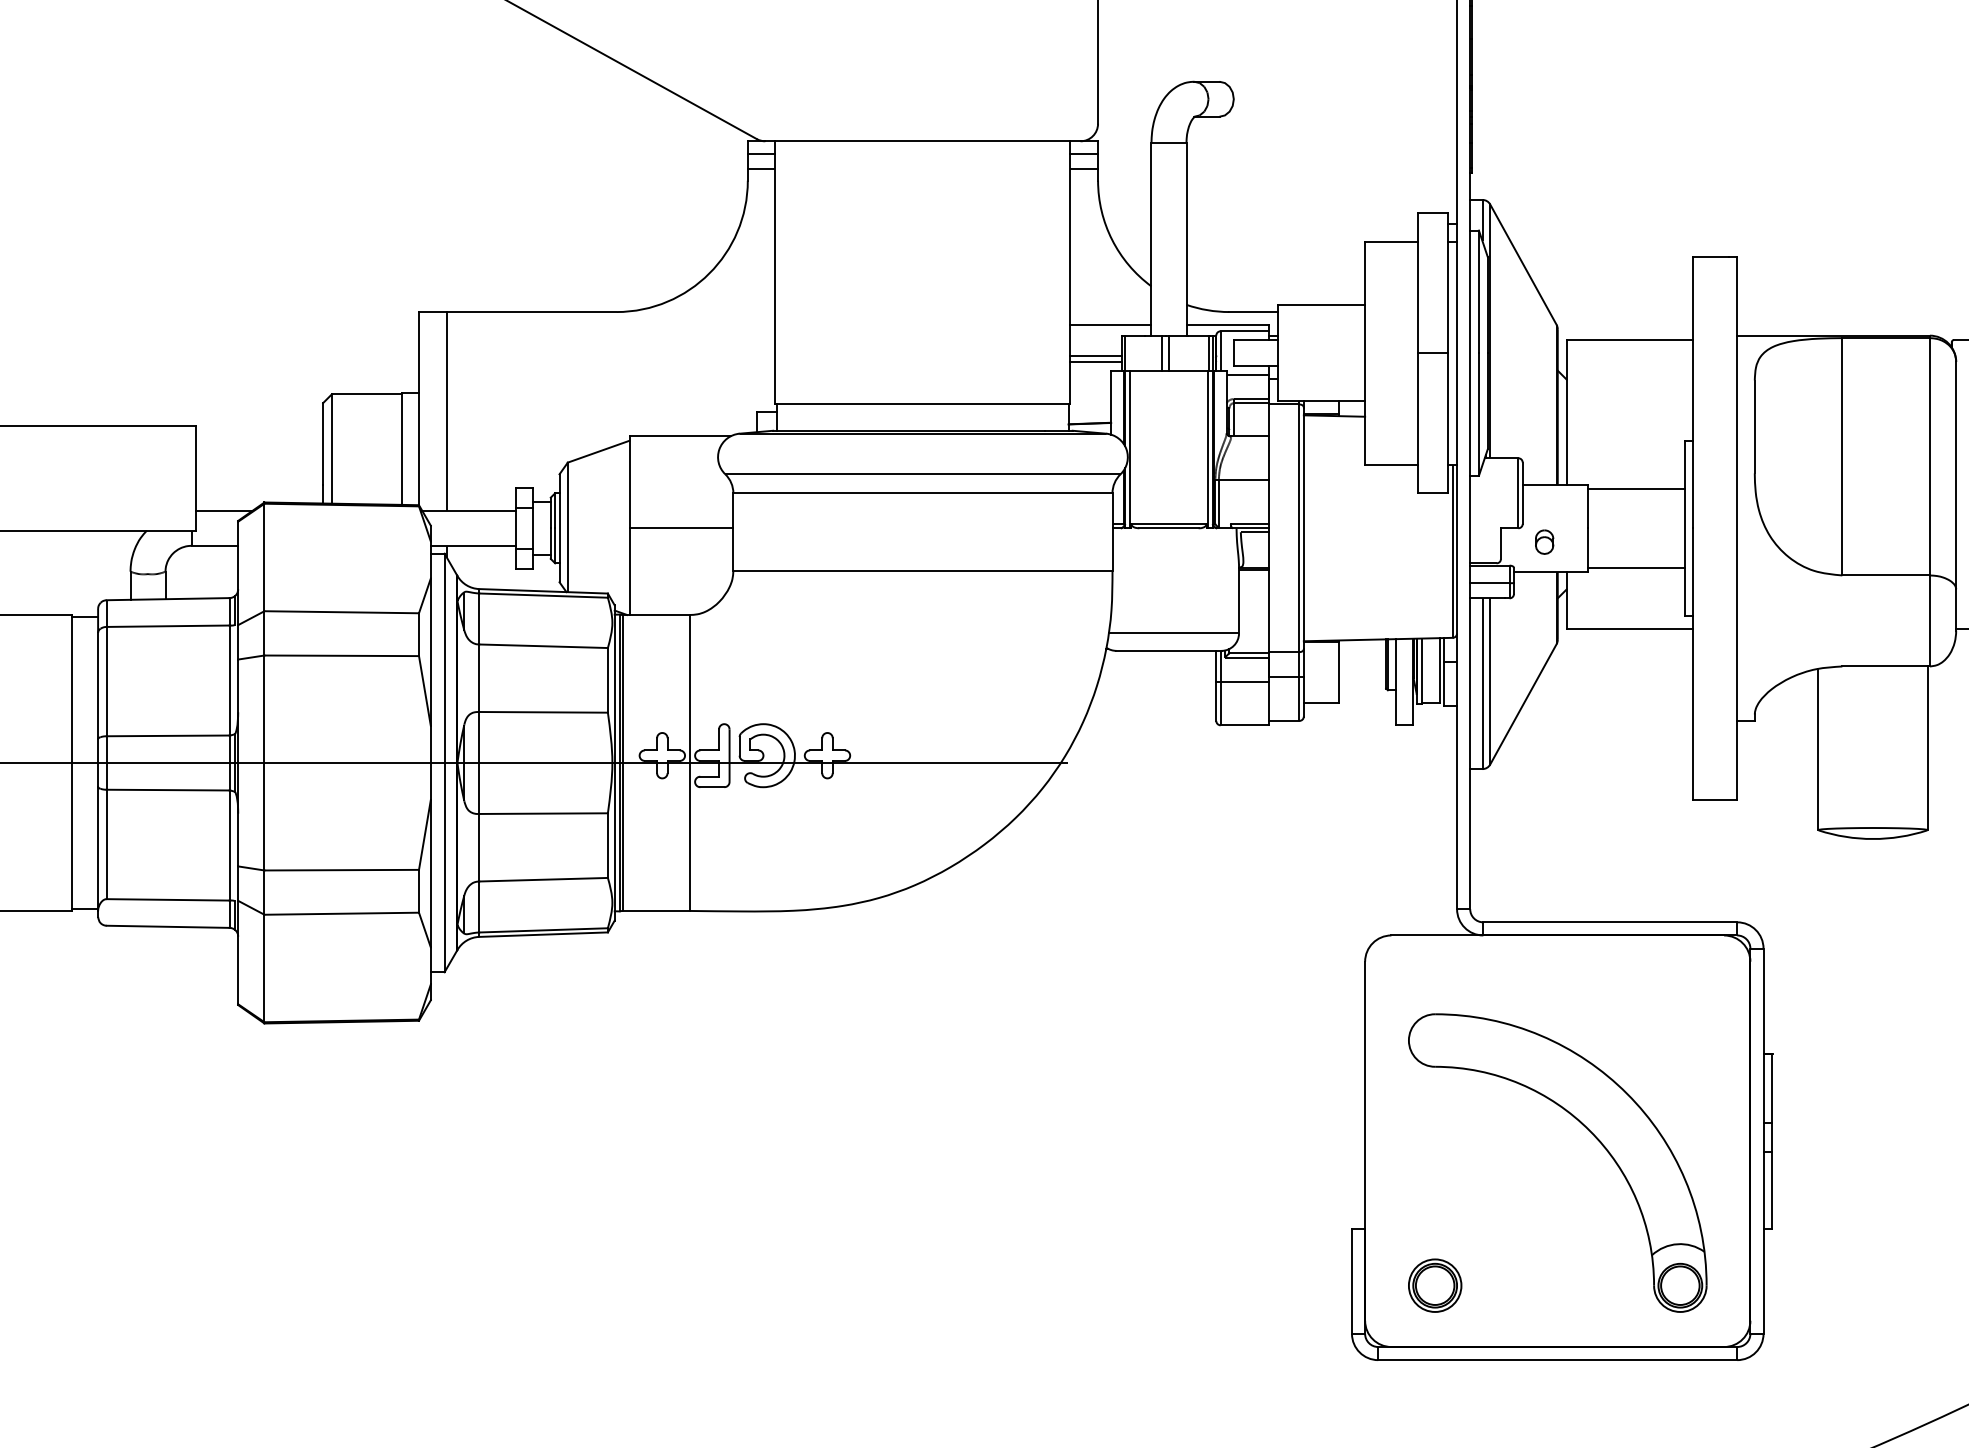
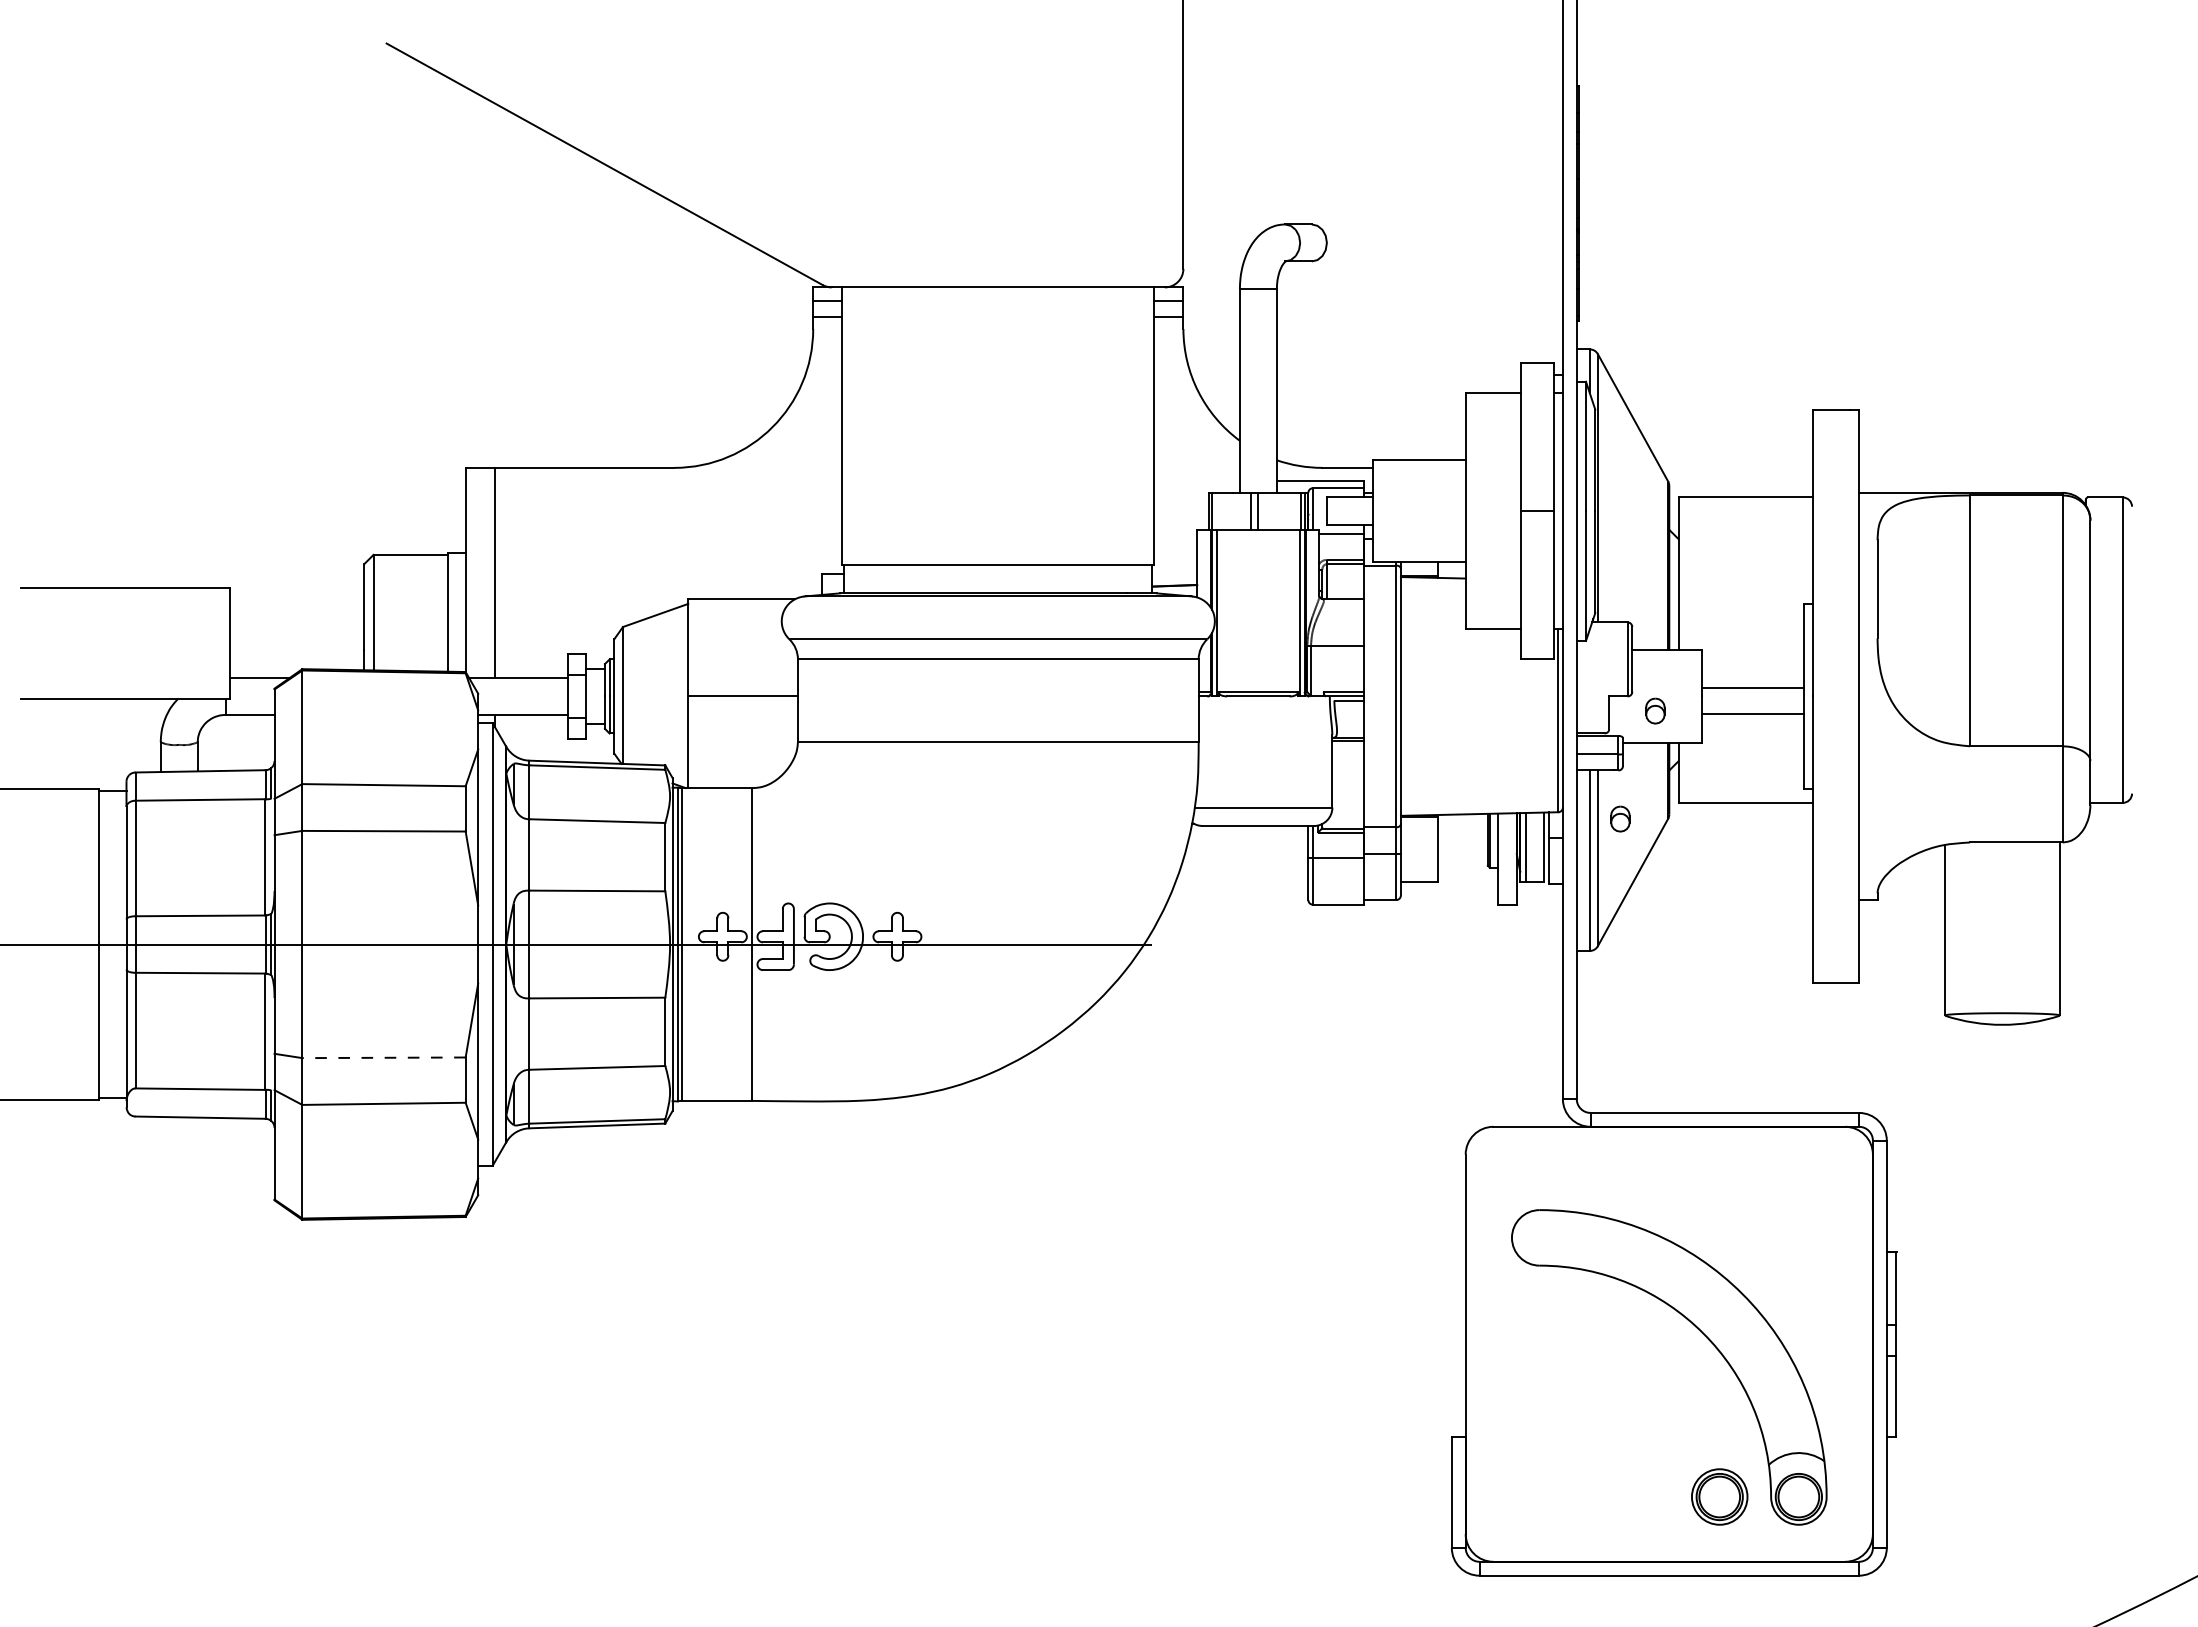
line: (1110, 324) -> (1196, 481), removed
line: (1096, 356) -> (1181, 514), removed
line: (1096, 362) -> (1181, 521), removed
line: (1636, 488) -> (1752, 713), moved
line: (1636, 568) -> (1752, 688), moved
part: (1511, 643) -> (1620, 818), added
line: (342, 869) -> (384, 1057), solid -> dashed
part: (1434, 1285) -> (1719, 1496), moved

